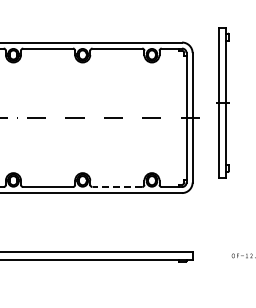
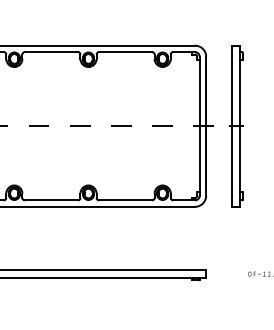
part: (222, 102) -> (236, 125), moved
line: (117, 187) -> (125, 200), dashed -> solid

